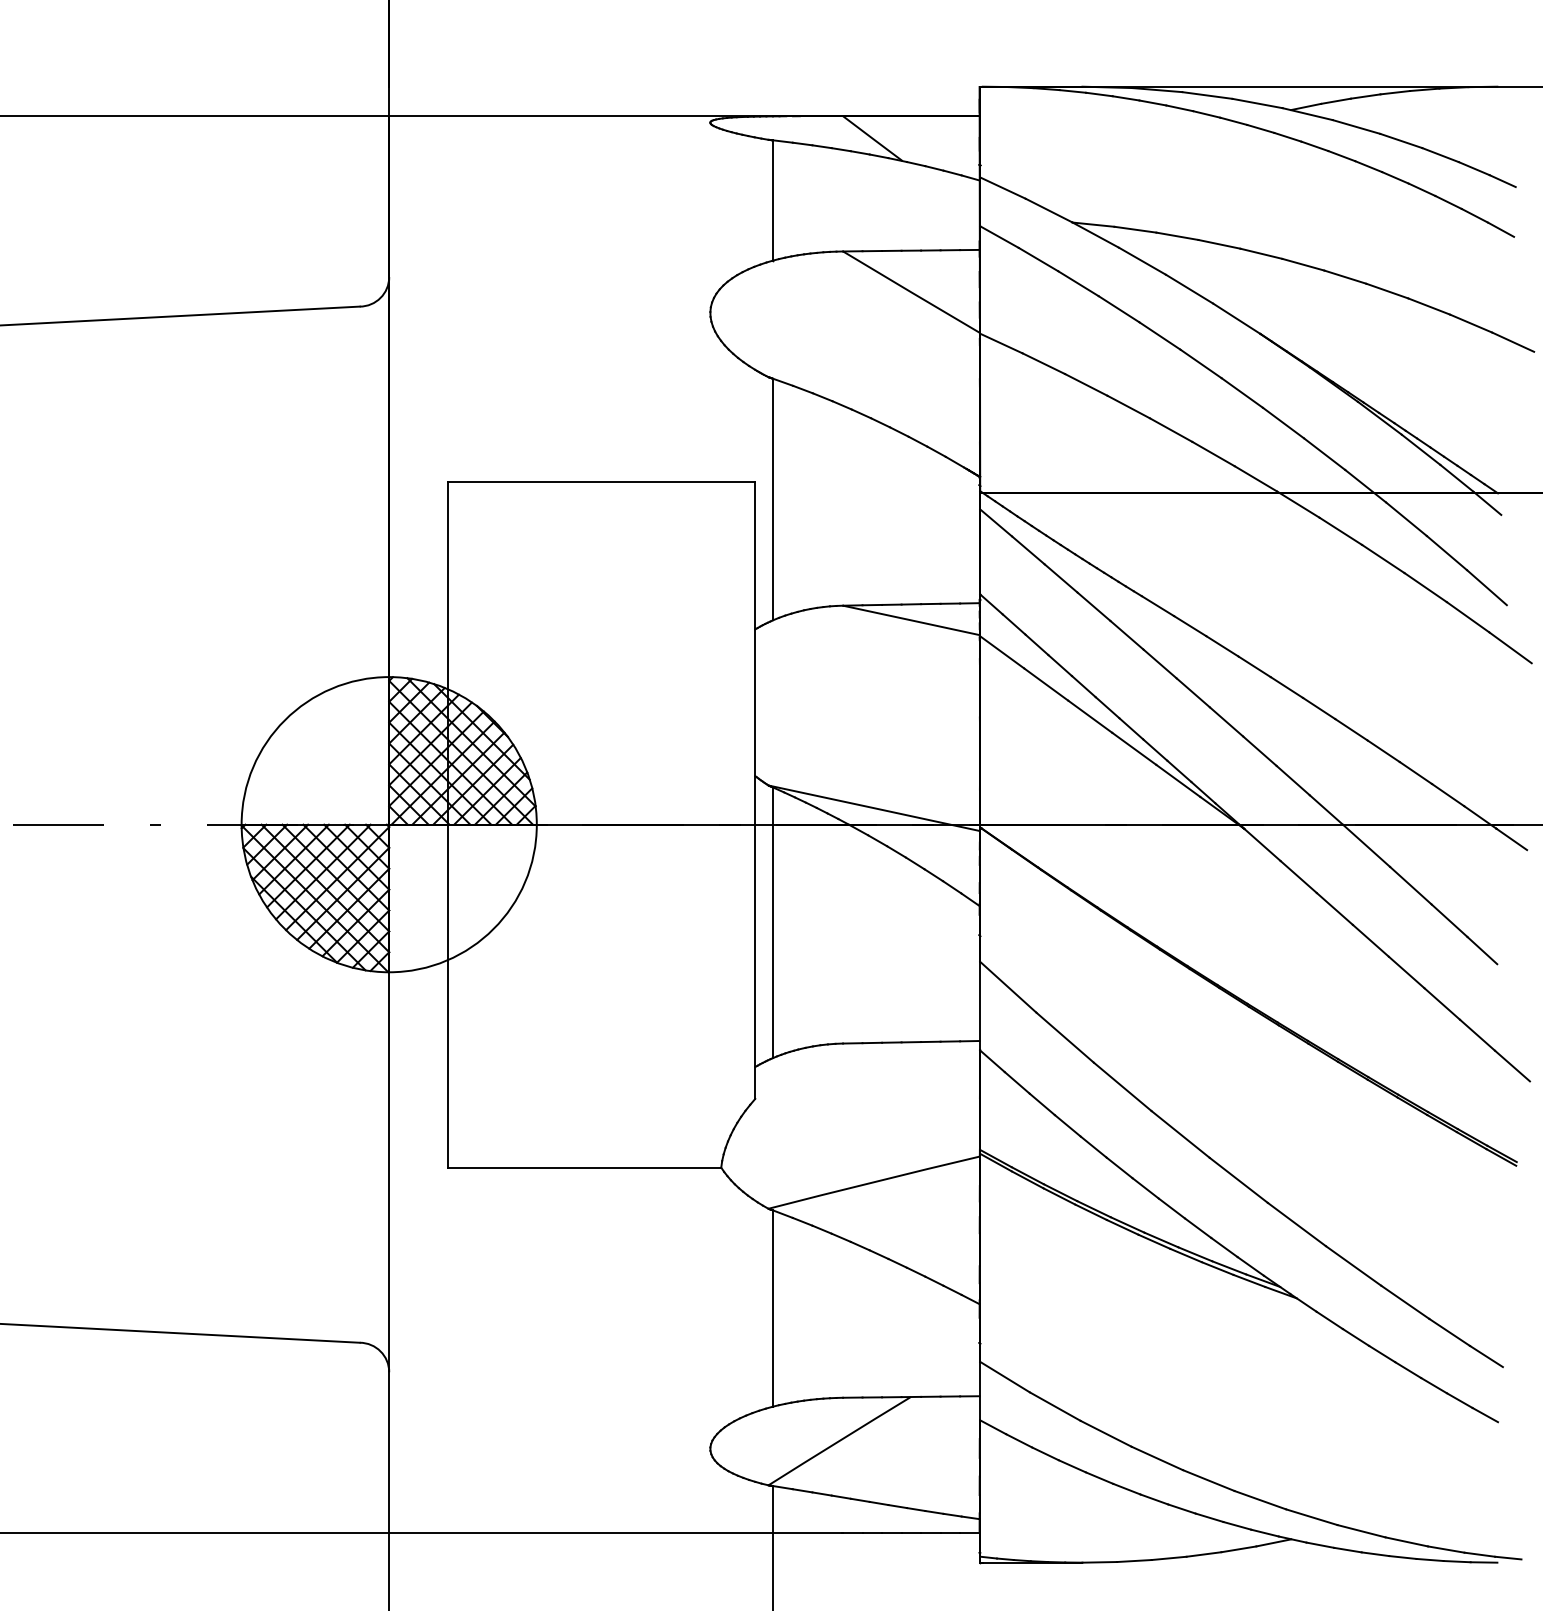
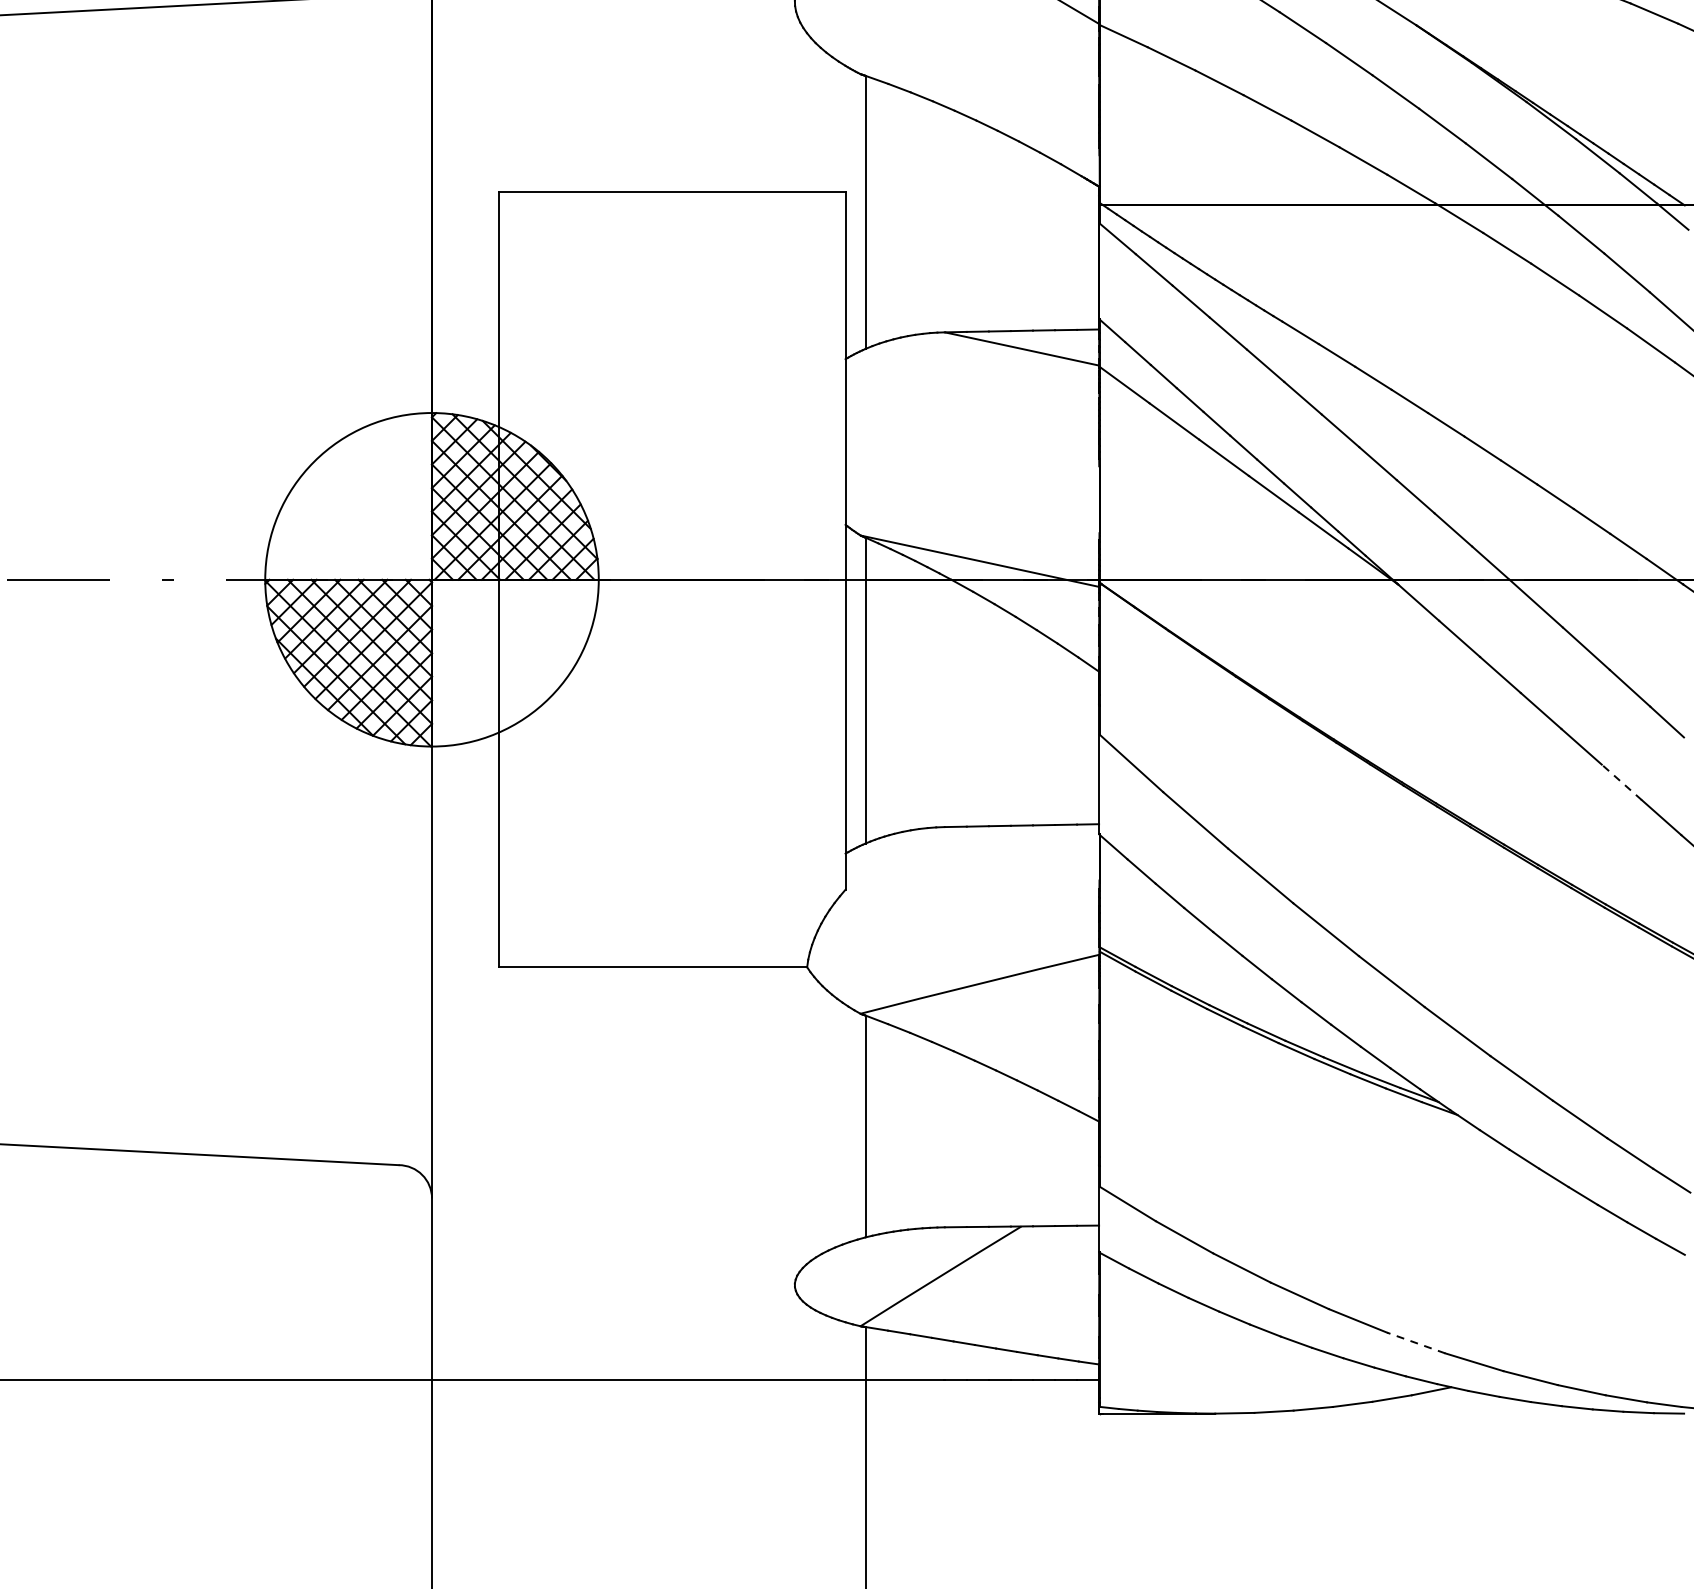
line: (1442, 1003) -> (1622, 781), solid -> dashed
line: (1259, 1500) -> (1415, 1343), solid -> dashed

